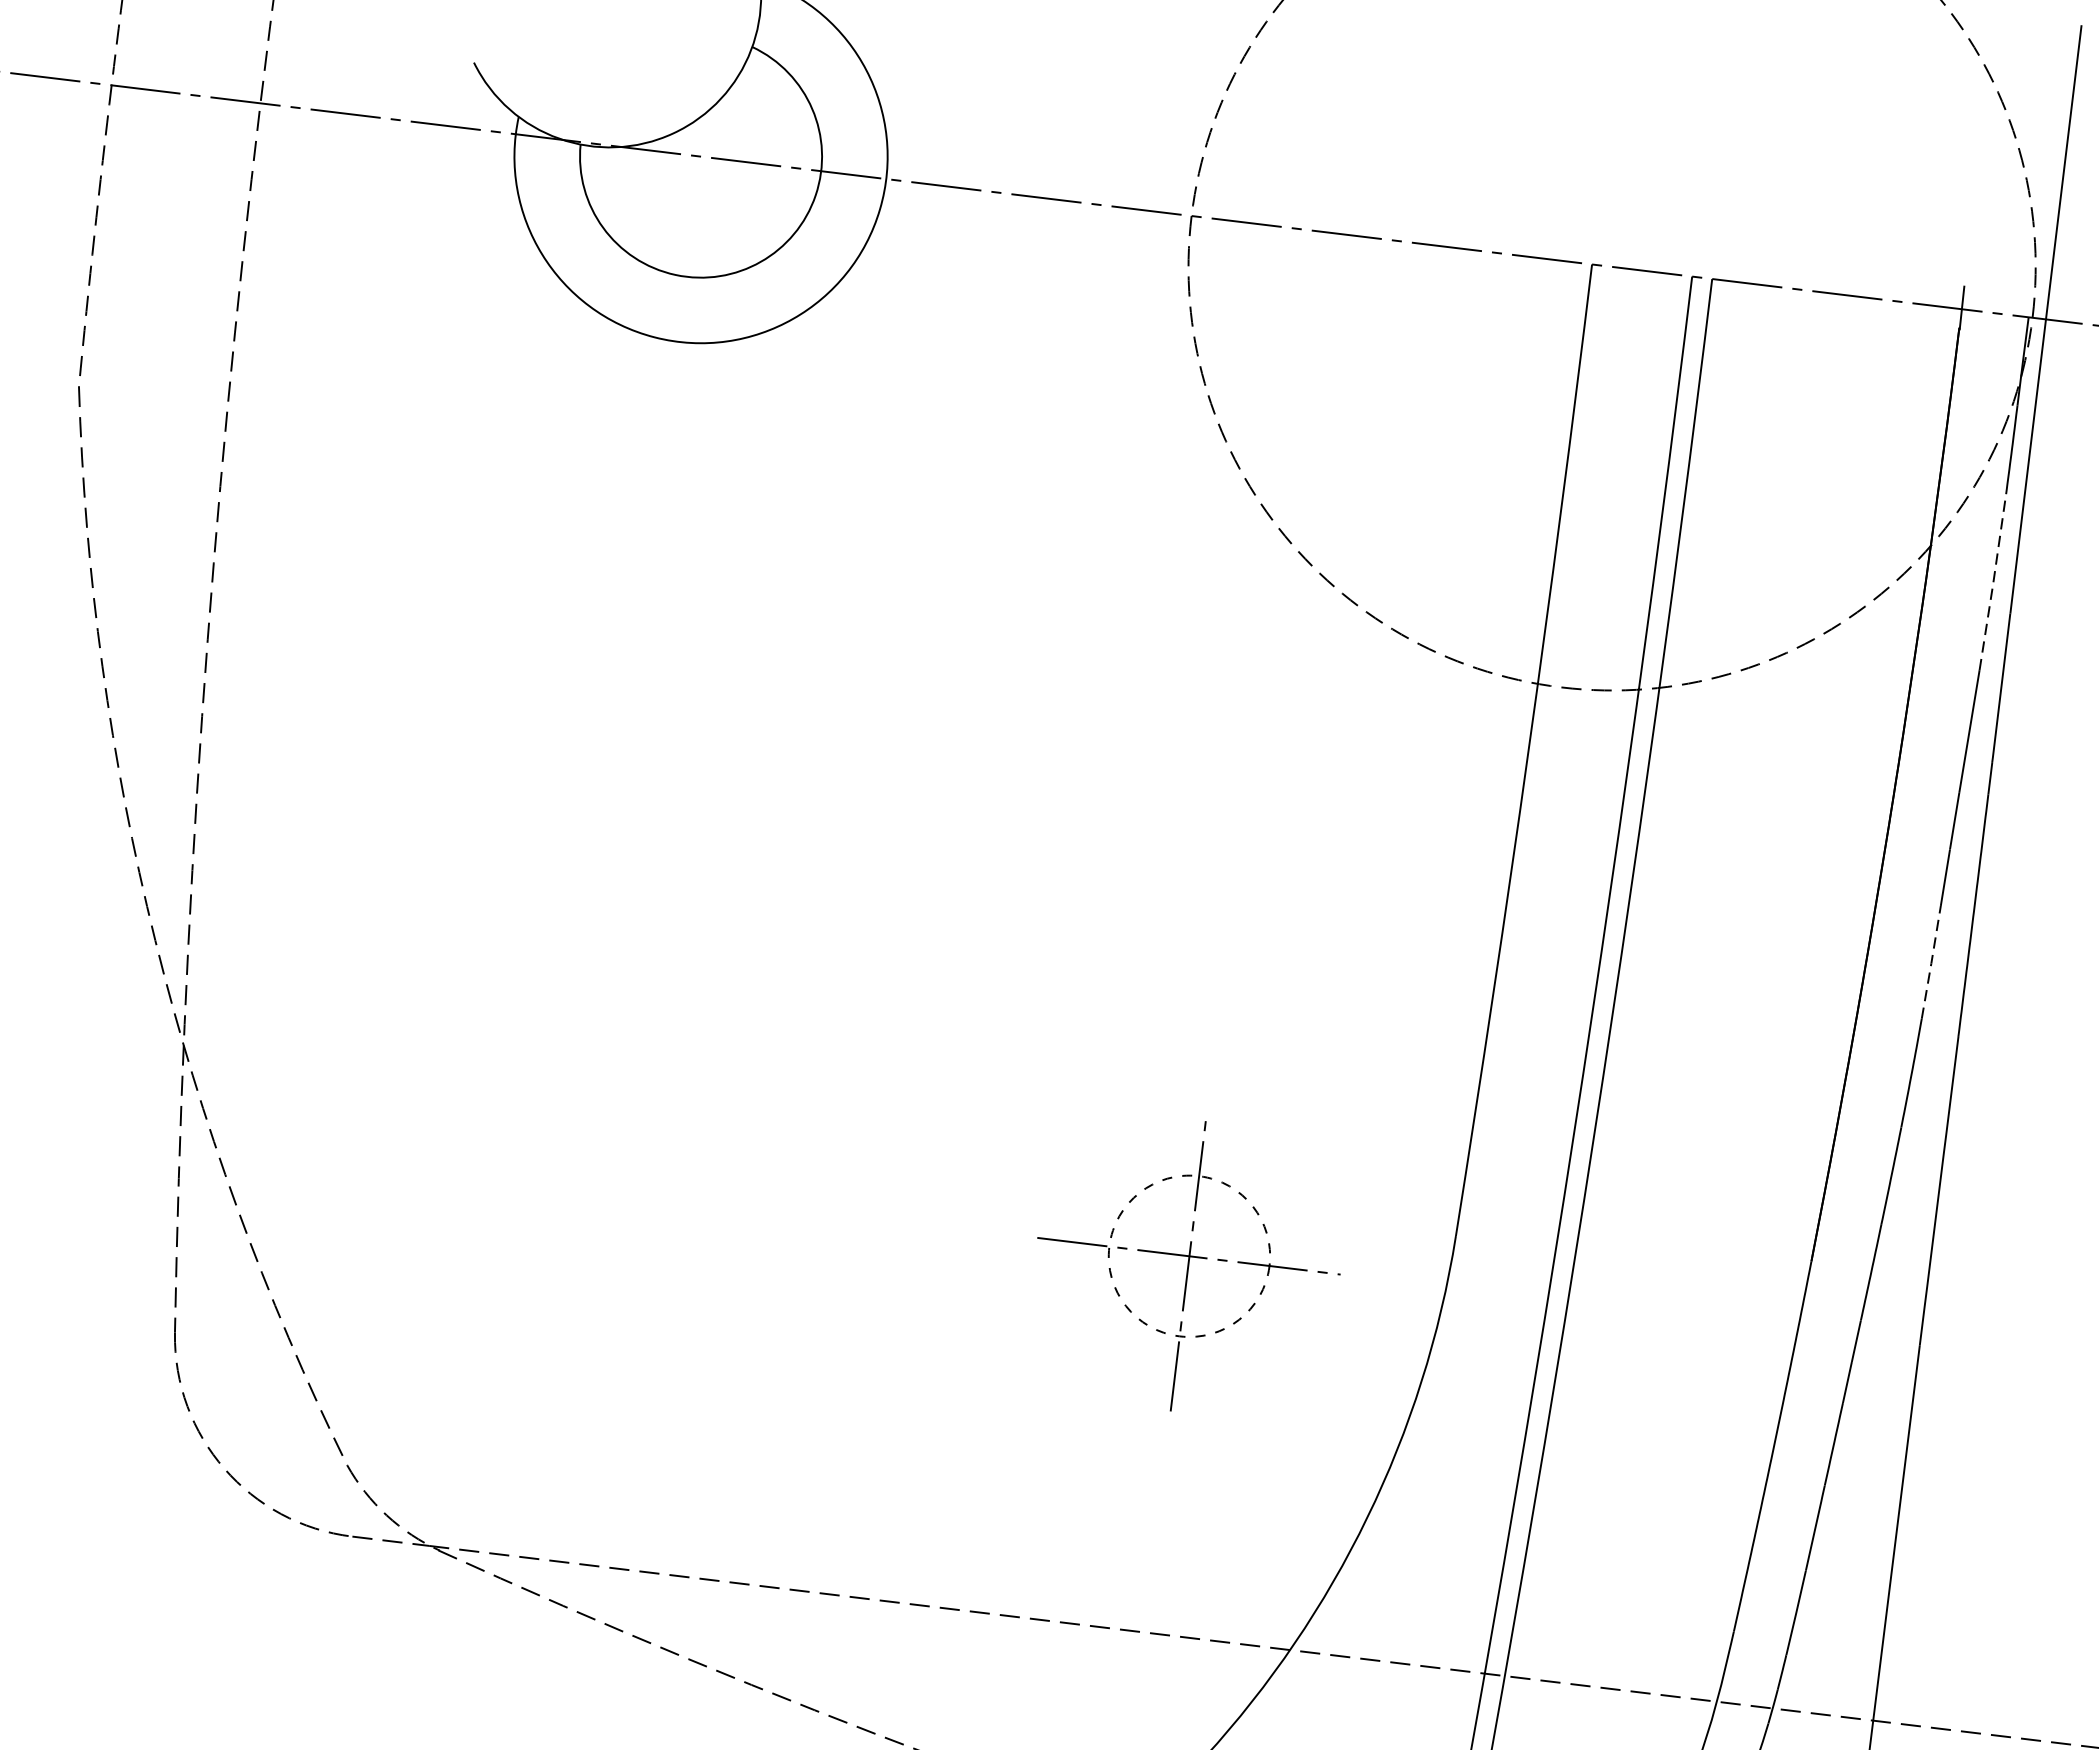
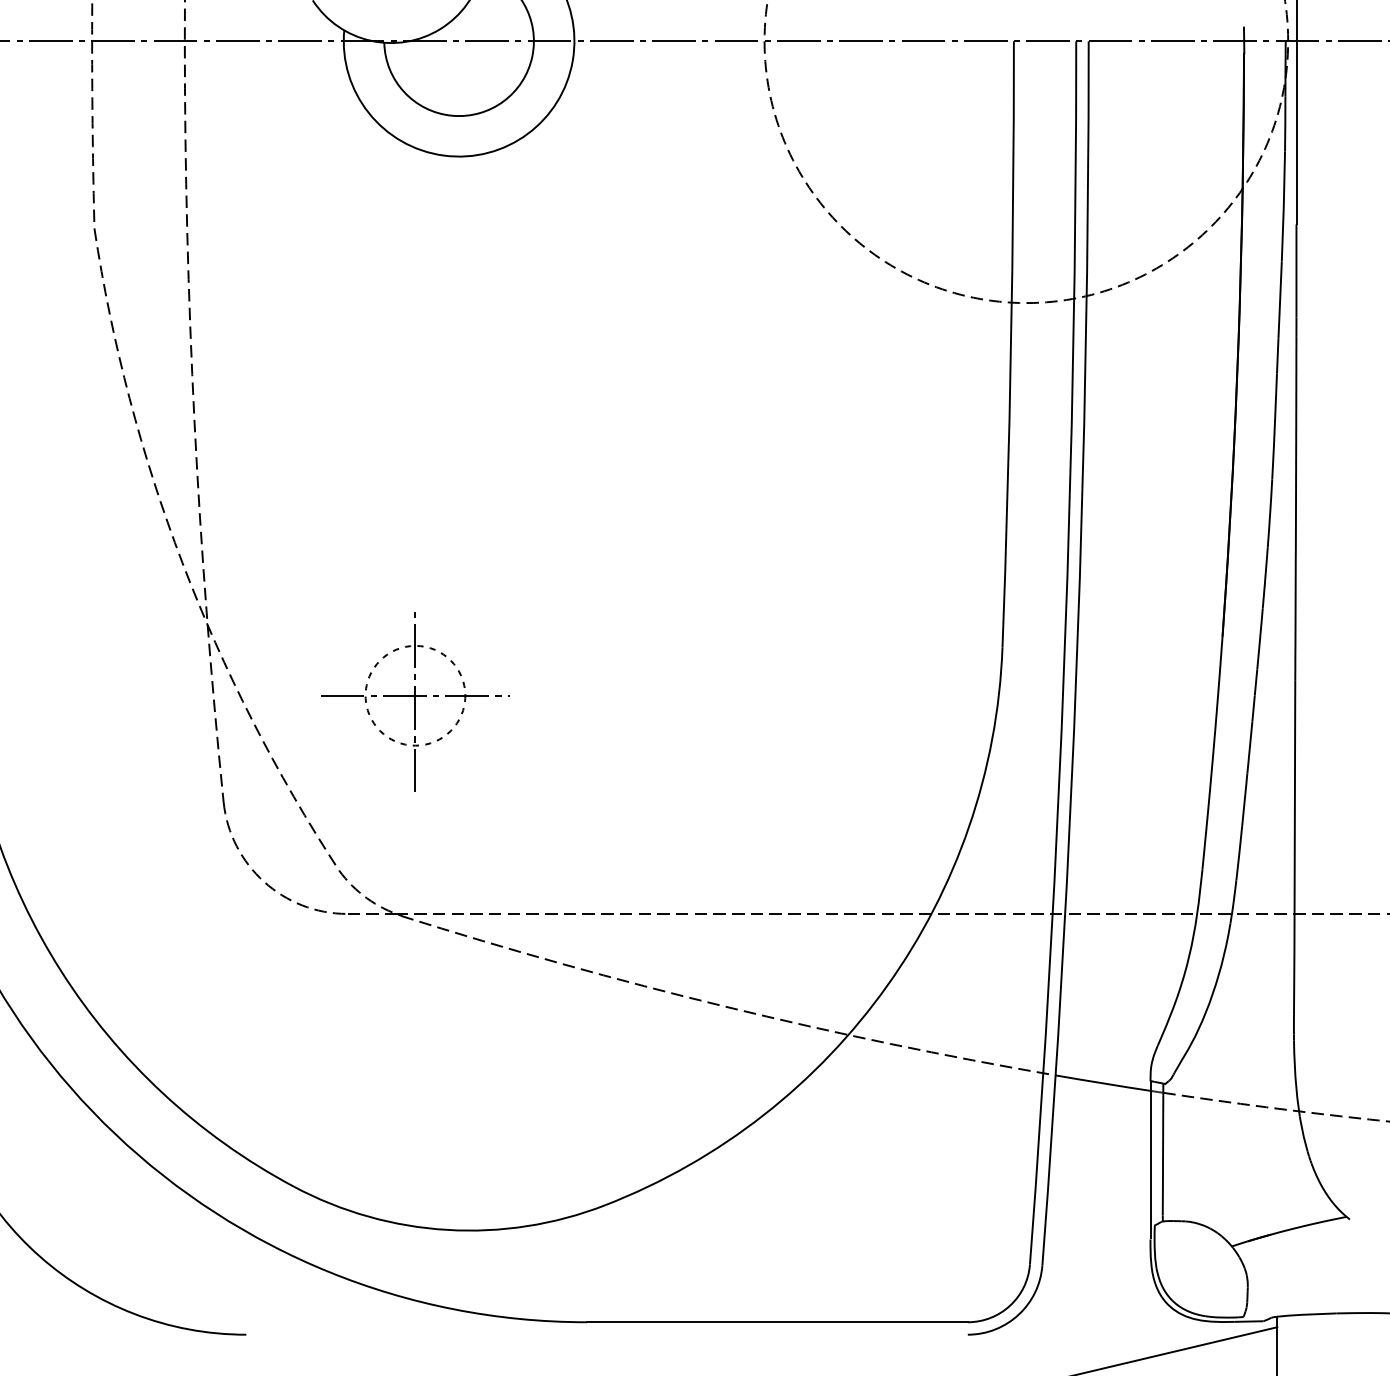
line: (1992, 582) -> (1283, 206), dashed -> solid
line: (1932, 962) -> (1274, 444), dashed -> solid
part: (1188, 1265) -> (415, 701), moved

